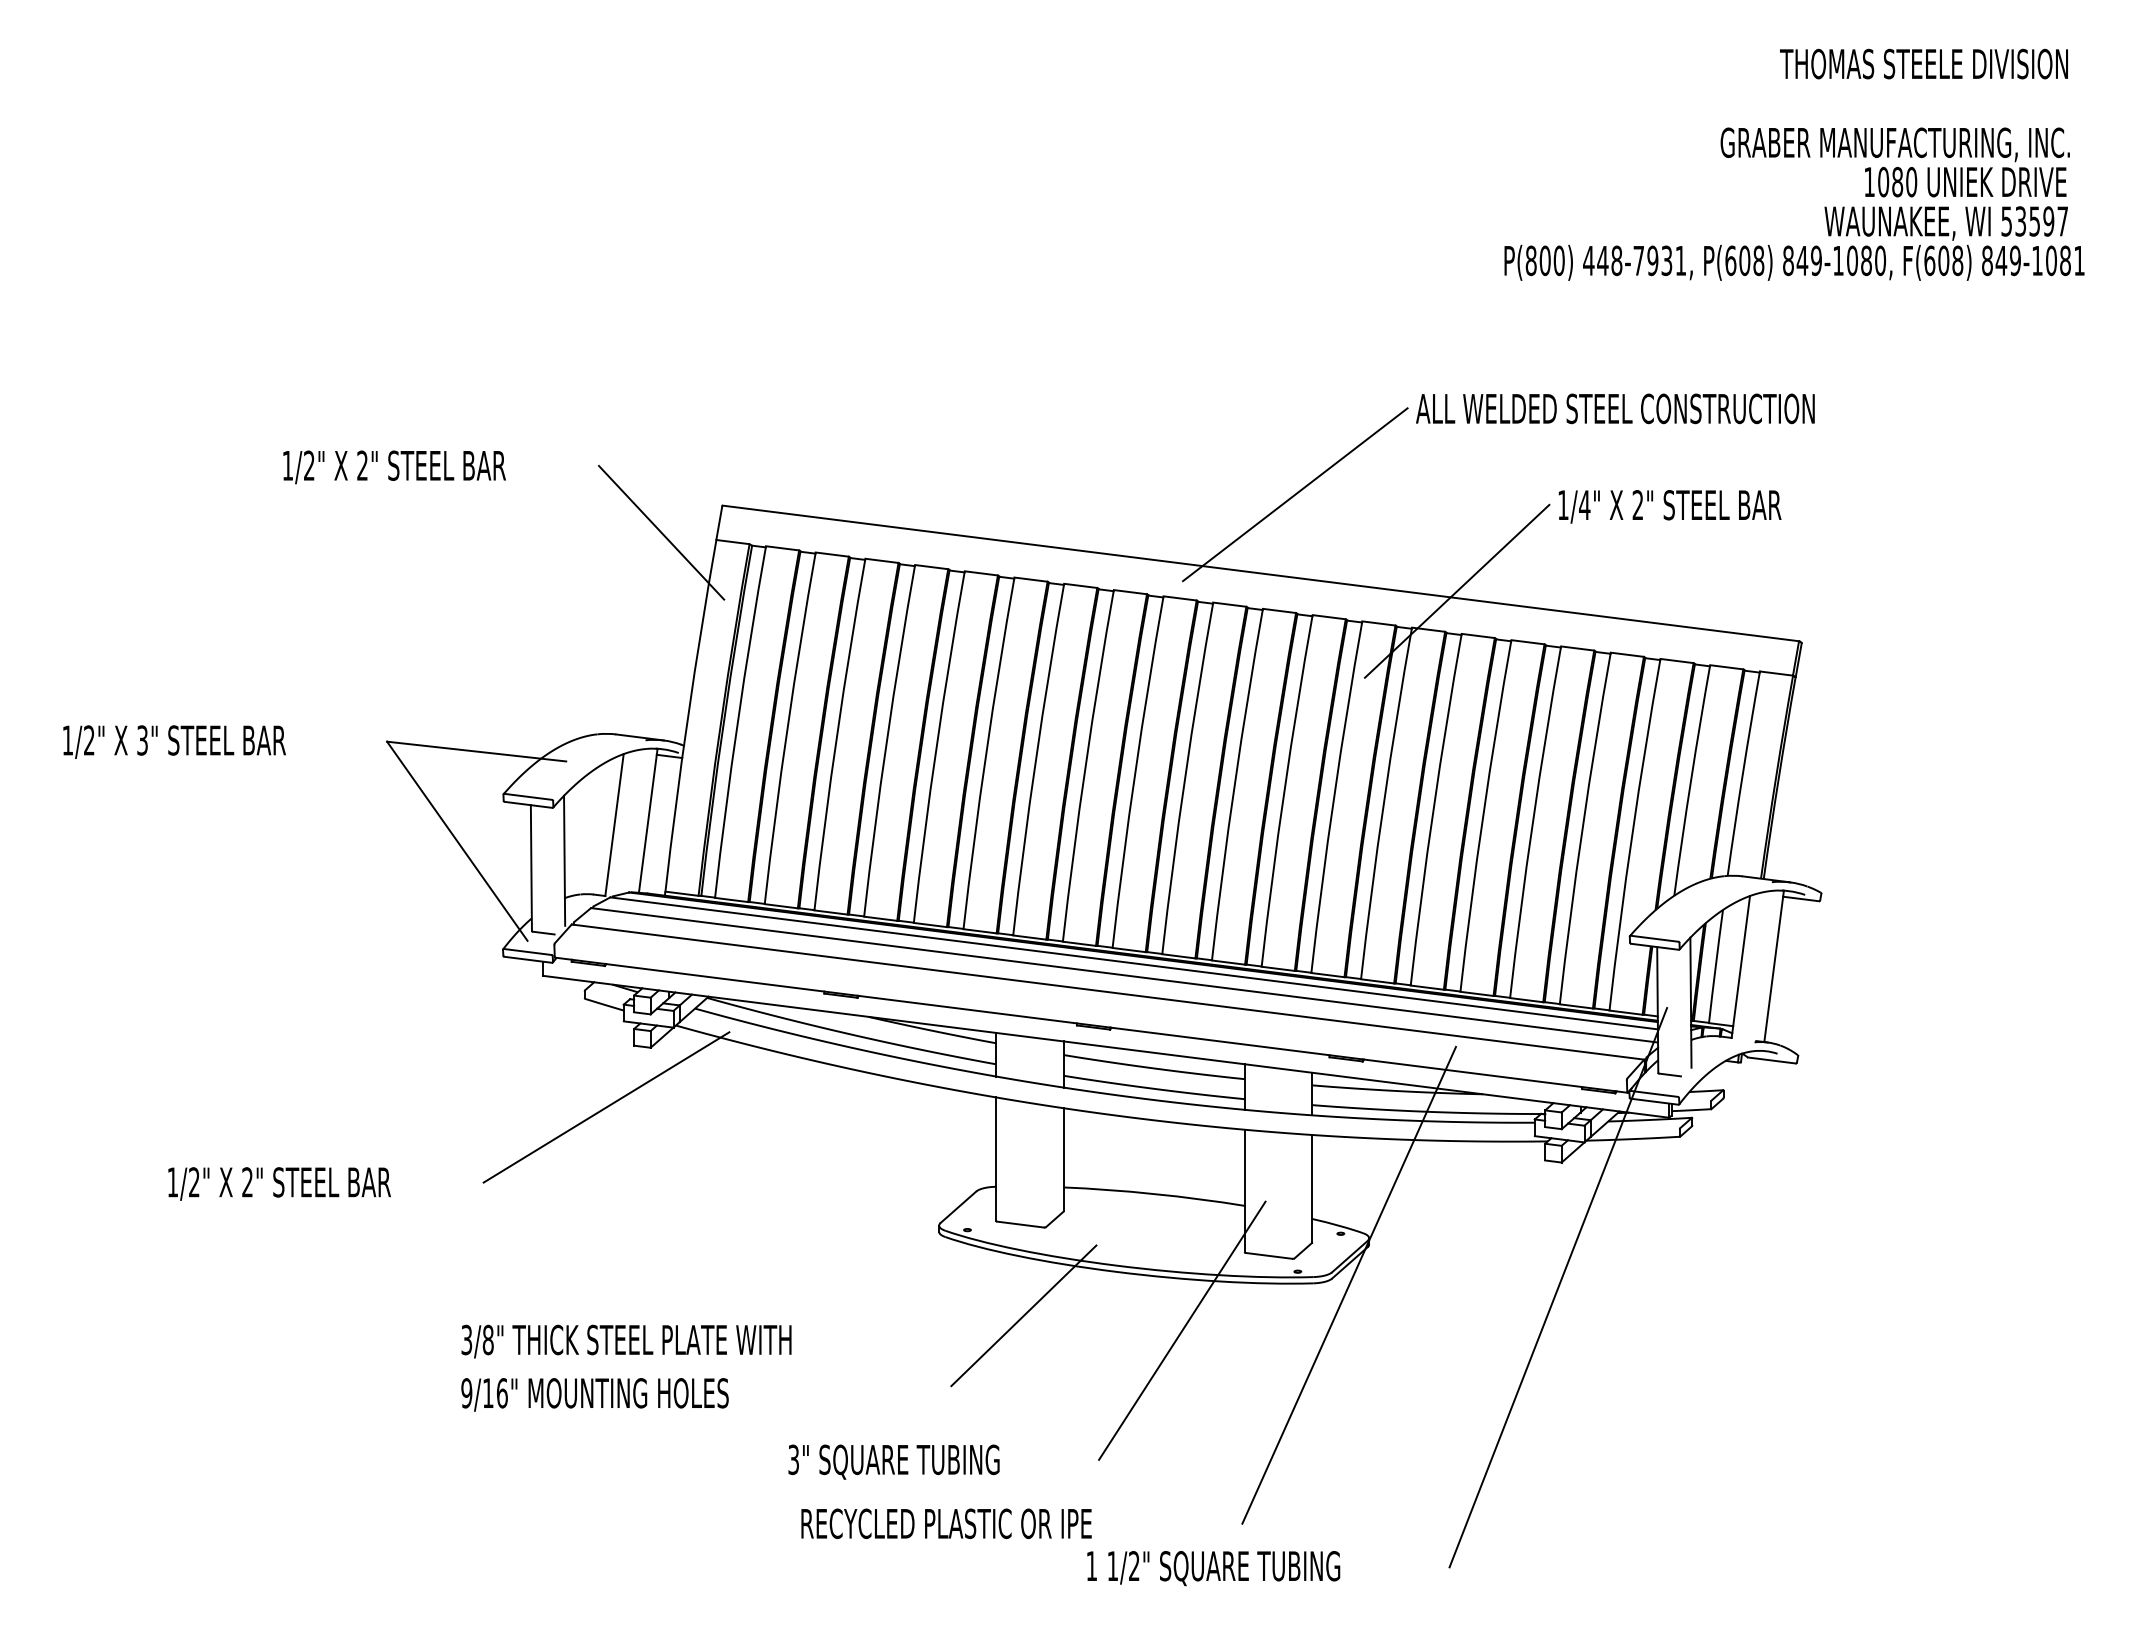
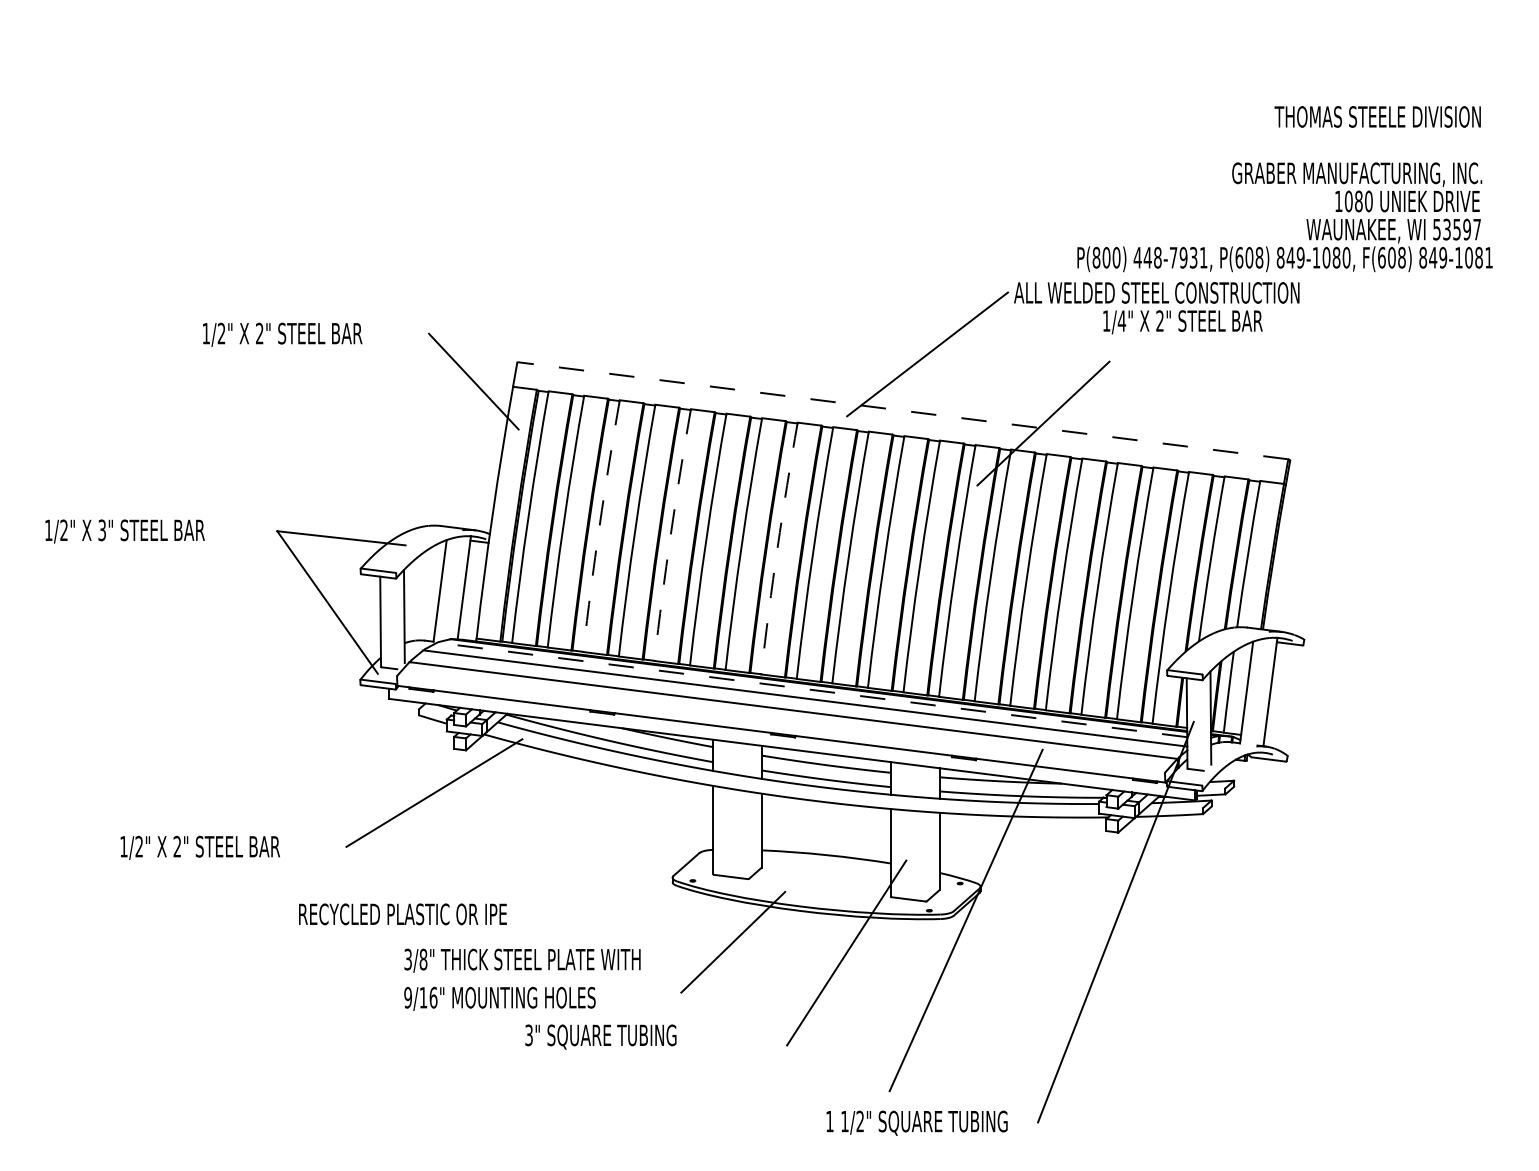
text: (1794, 164) -> (1285, 188), moved
text: (1669, 506) -> (1182, 322), moved
line: (1261, 573) -> (903, 410), solid -> dashed
arc: (837, 734) -> (599, 526), solid -> dashed
arc: (936, 746) -> (670, 534), solid -> dashed
arc: (1085, 765) -> (777, 548), solid -> dashed
line: (1134, 963) -> (812, 690), solid -> dashed
text: (626, 1367) -> (522, 979), moved
text: (893, 1461) -> (600, 1036), moved
text: (946, 1523) -> (402, 914), moved
text: (1213, 1568) -> (916, 1123), moved

